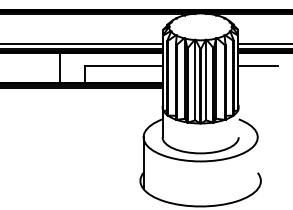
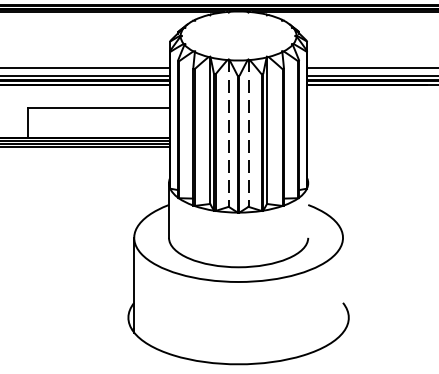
line: (258, 66) -> (344, 108), removed
line: (195, 80) -> (229, 134), solid -> dashed
line: (206, 80) -> (249, 134), solid -> dashed

